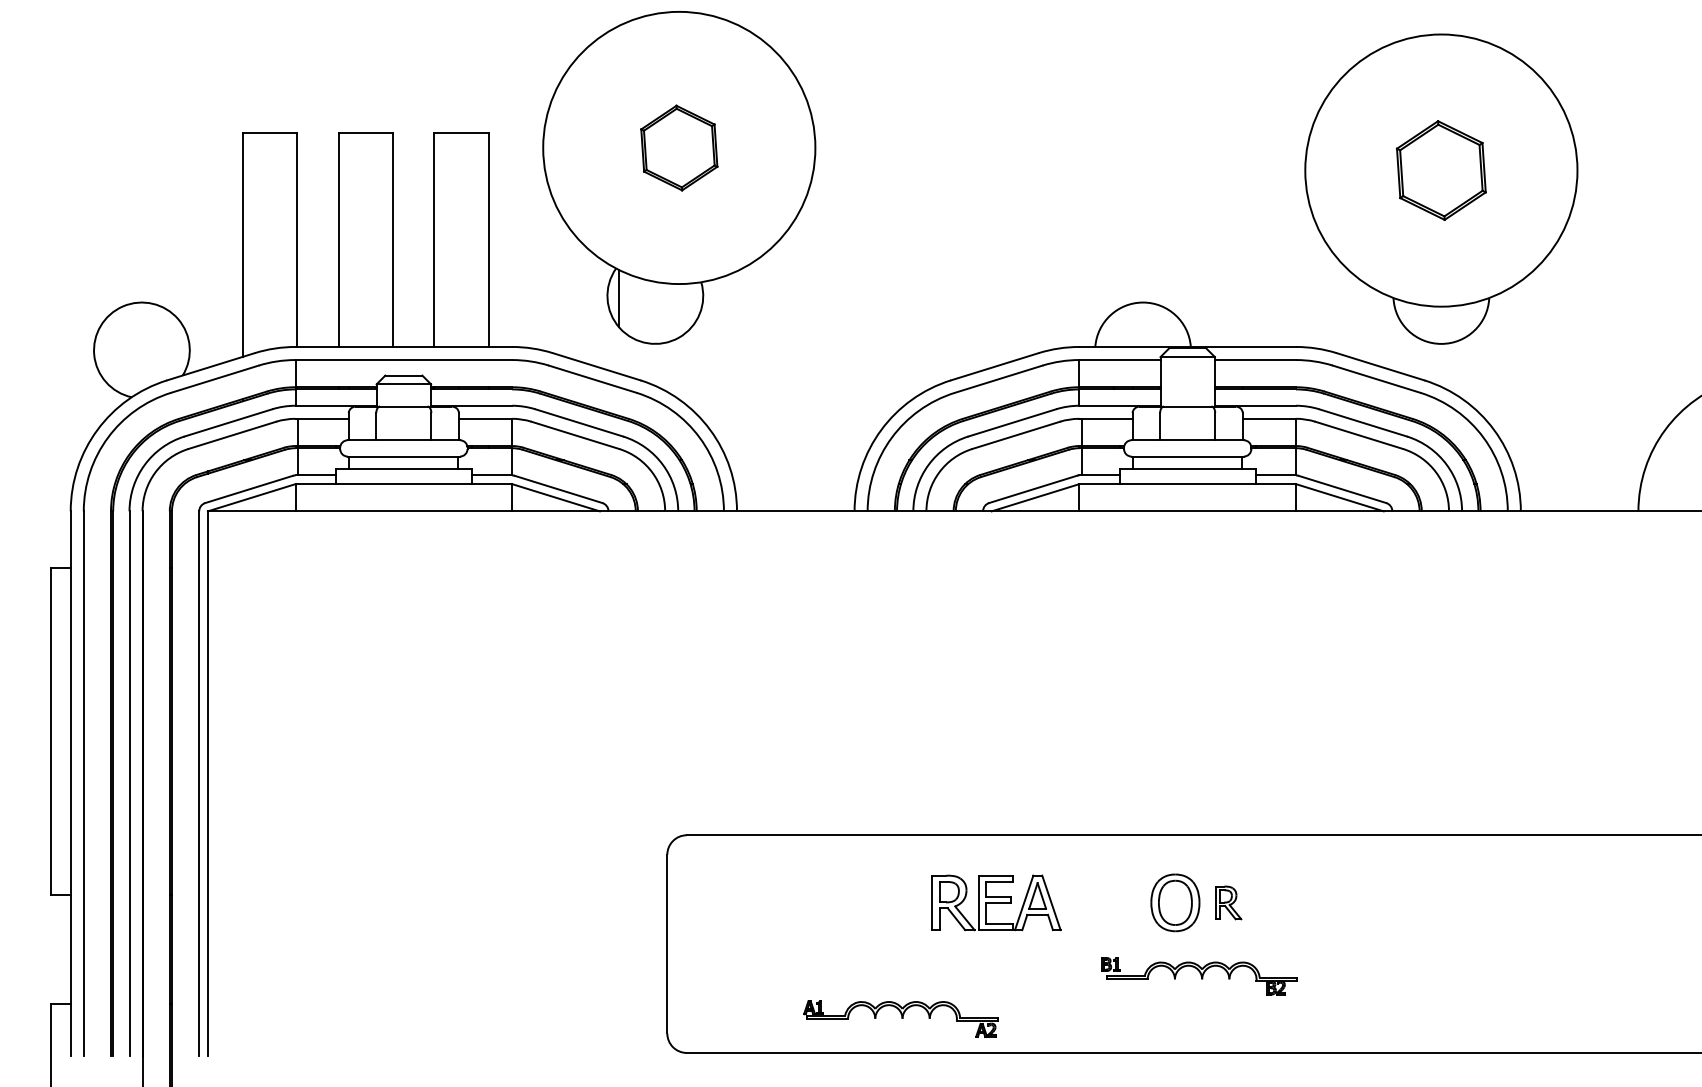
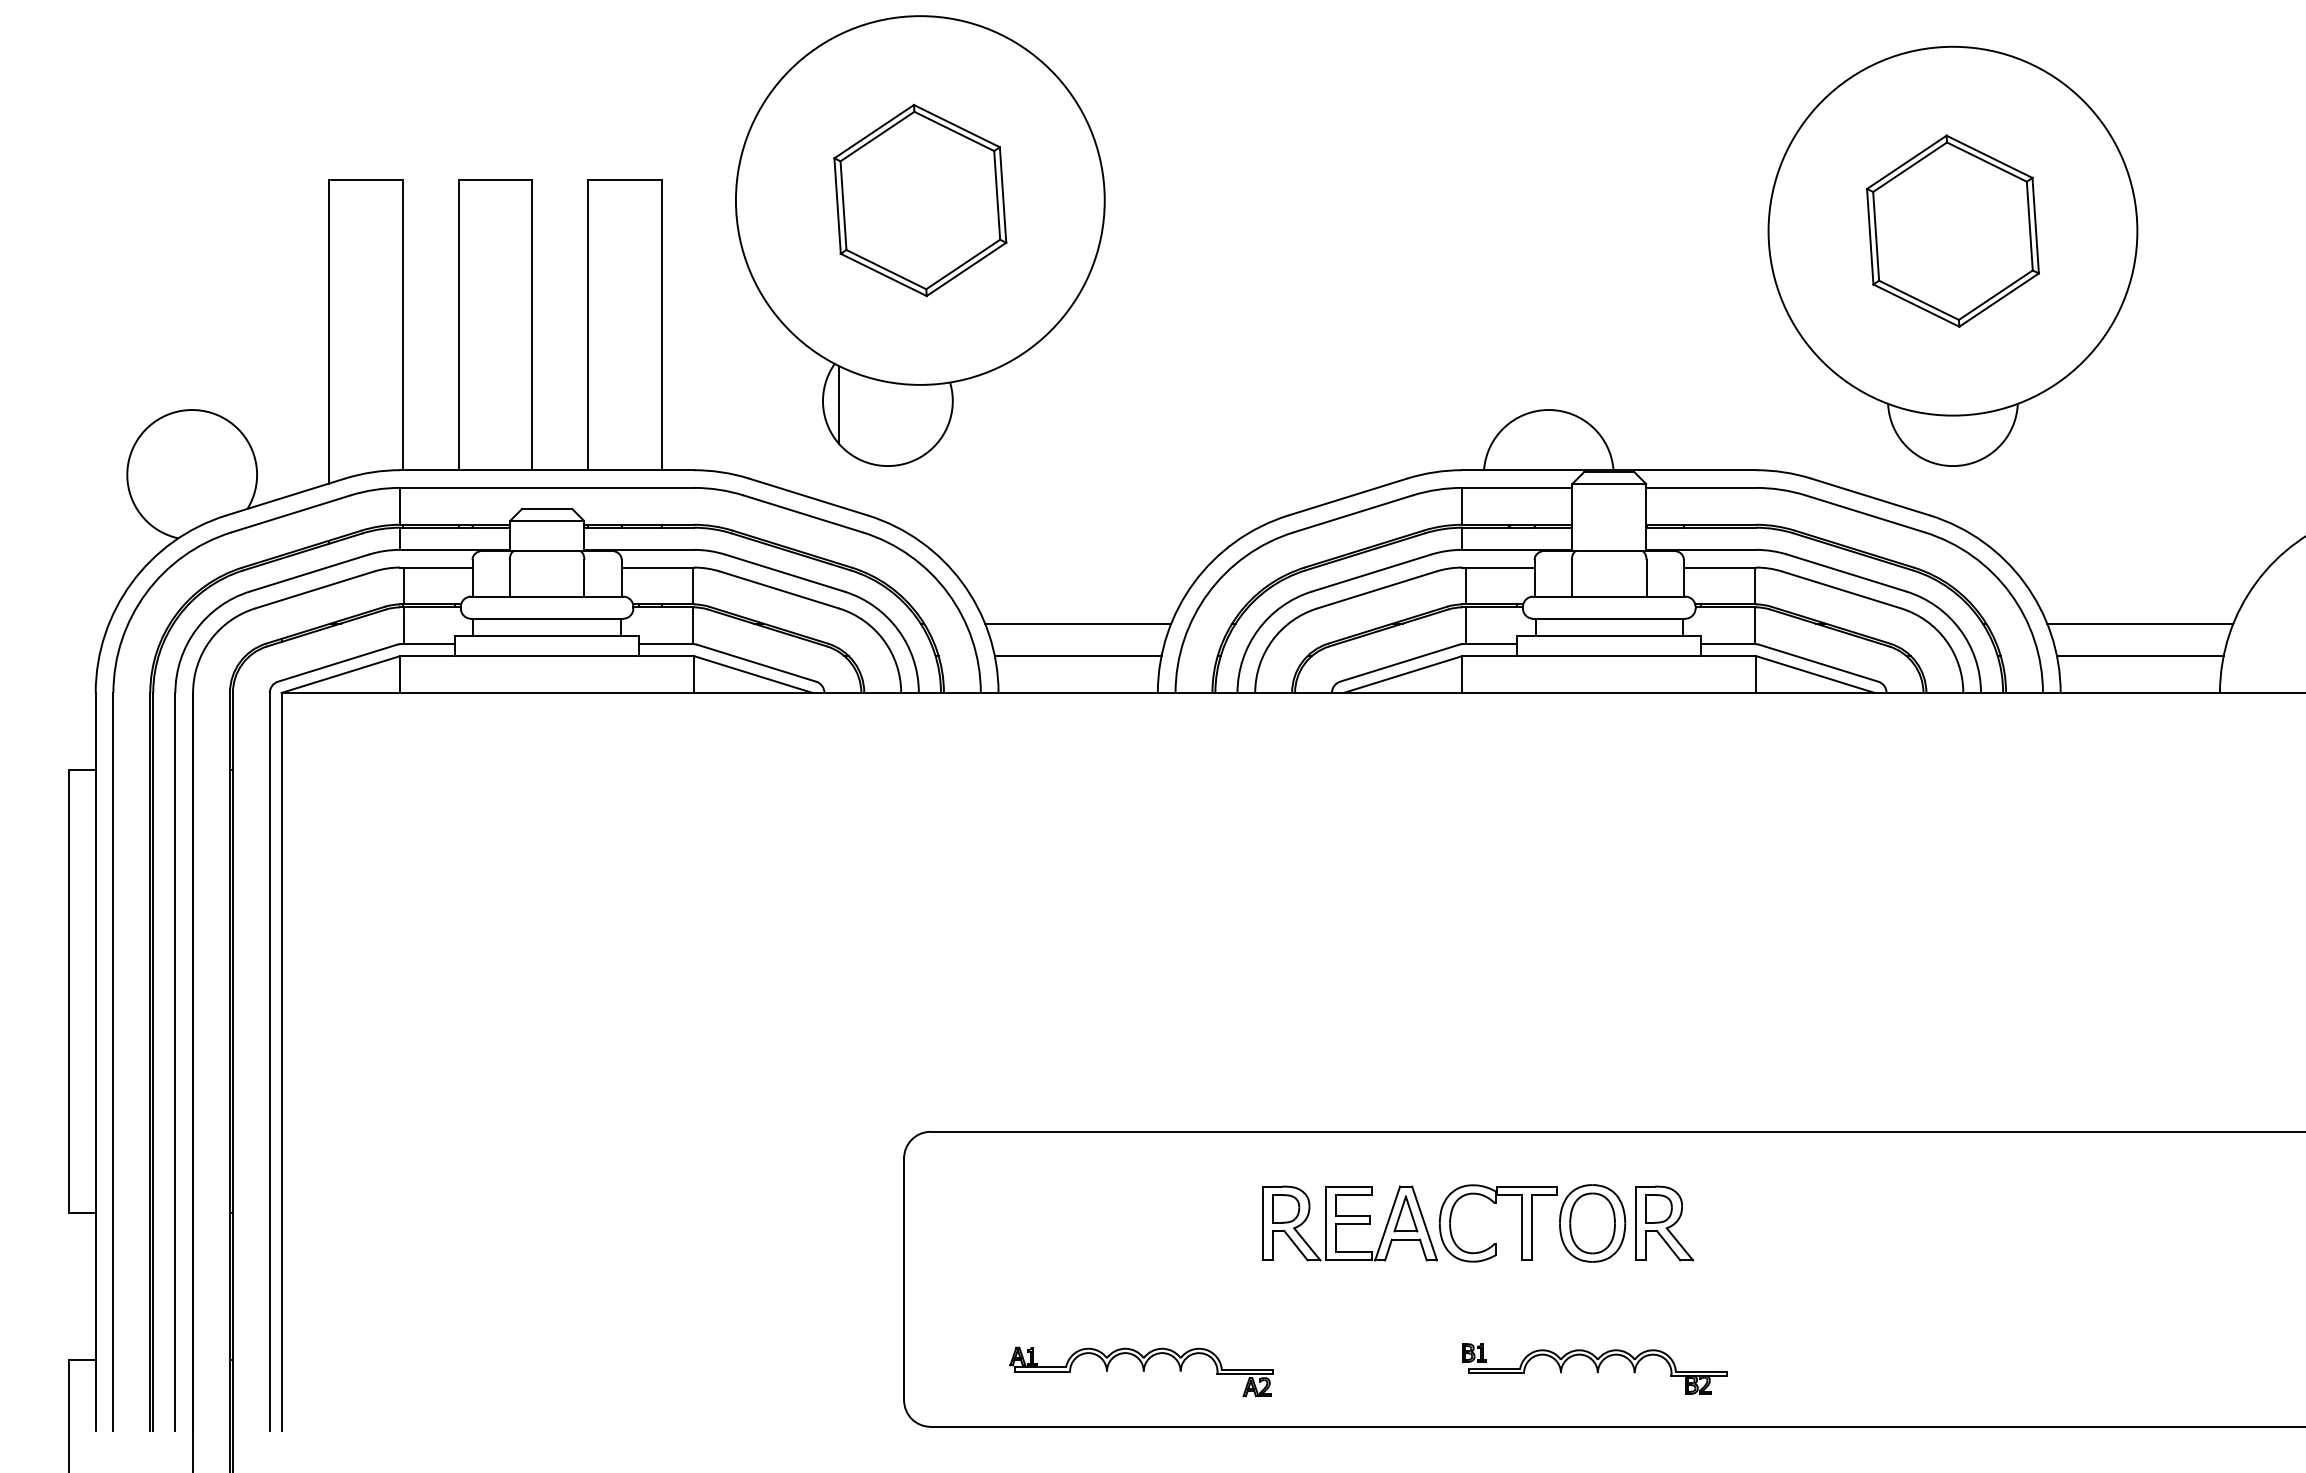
part: (679, 147) -> (920, 200), size x1.67
part: (1441, 170) -> (1952, 230), size x1.43
line: (796, 460) -> (1078, 623), added
line: (1579, 460) -> (2140, 623), added
line: (795, 484) -> (1077, 656), added
line: (1579, 484) -> (2139, 656), added
part: (1104, 888) -> (1496, 1203), added
part: (1228, 902) -> (1664, 1223), size x1.67
part: (1199, 975) -> (1594, 1368), moved
part: (900, 1018) -> (1141, 1371), moved

